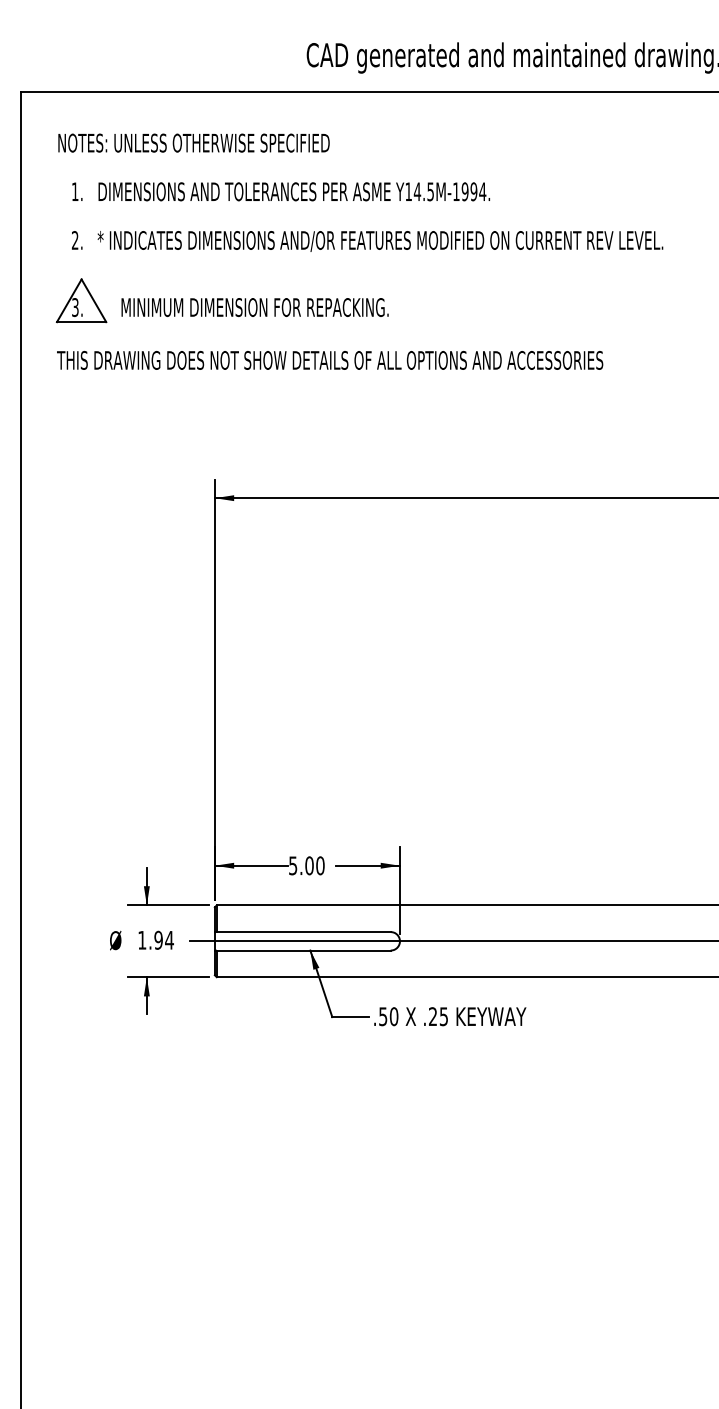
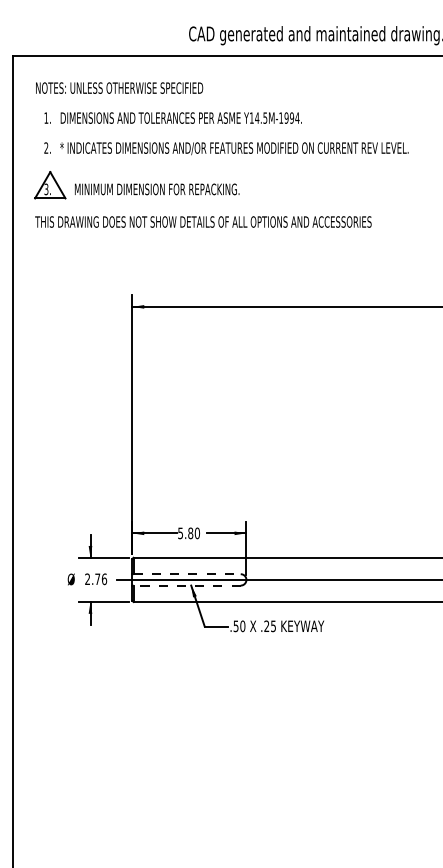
text: (309, 865) -> (190, 533), 5.00 -> 5.80
line: (304, 932) -> (187, 574), solid -> dashed
text: (156, 940) -> (96, 579), 1.94 -> 2.76
line: (304, 950) -> (187, 585), solid -> dashed

